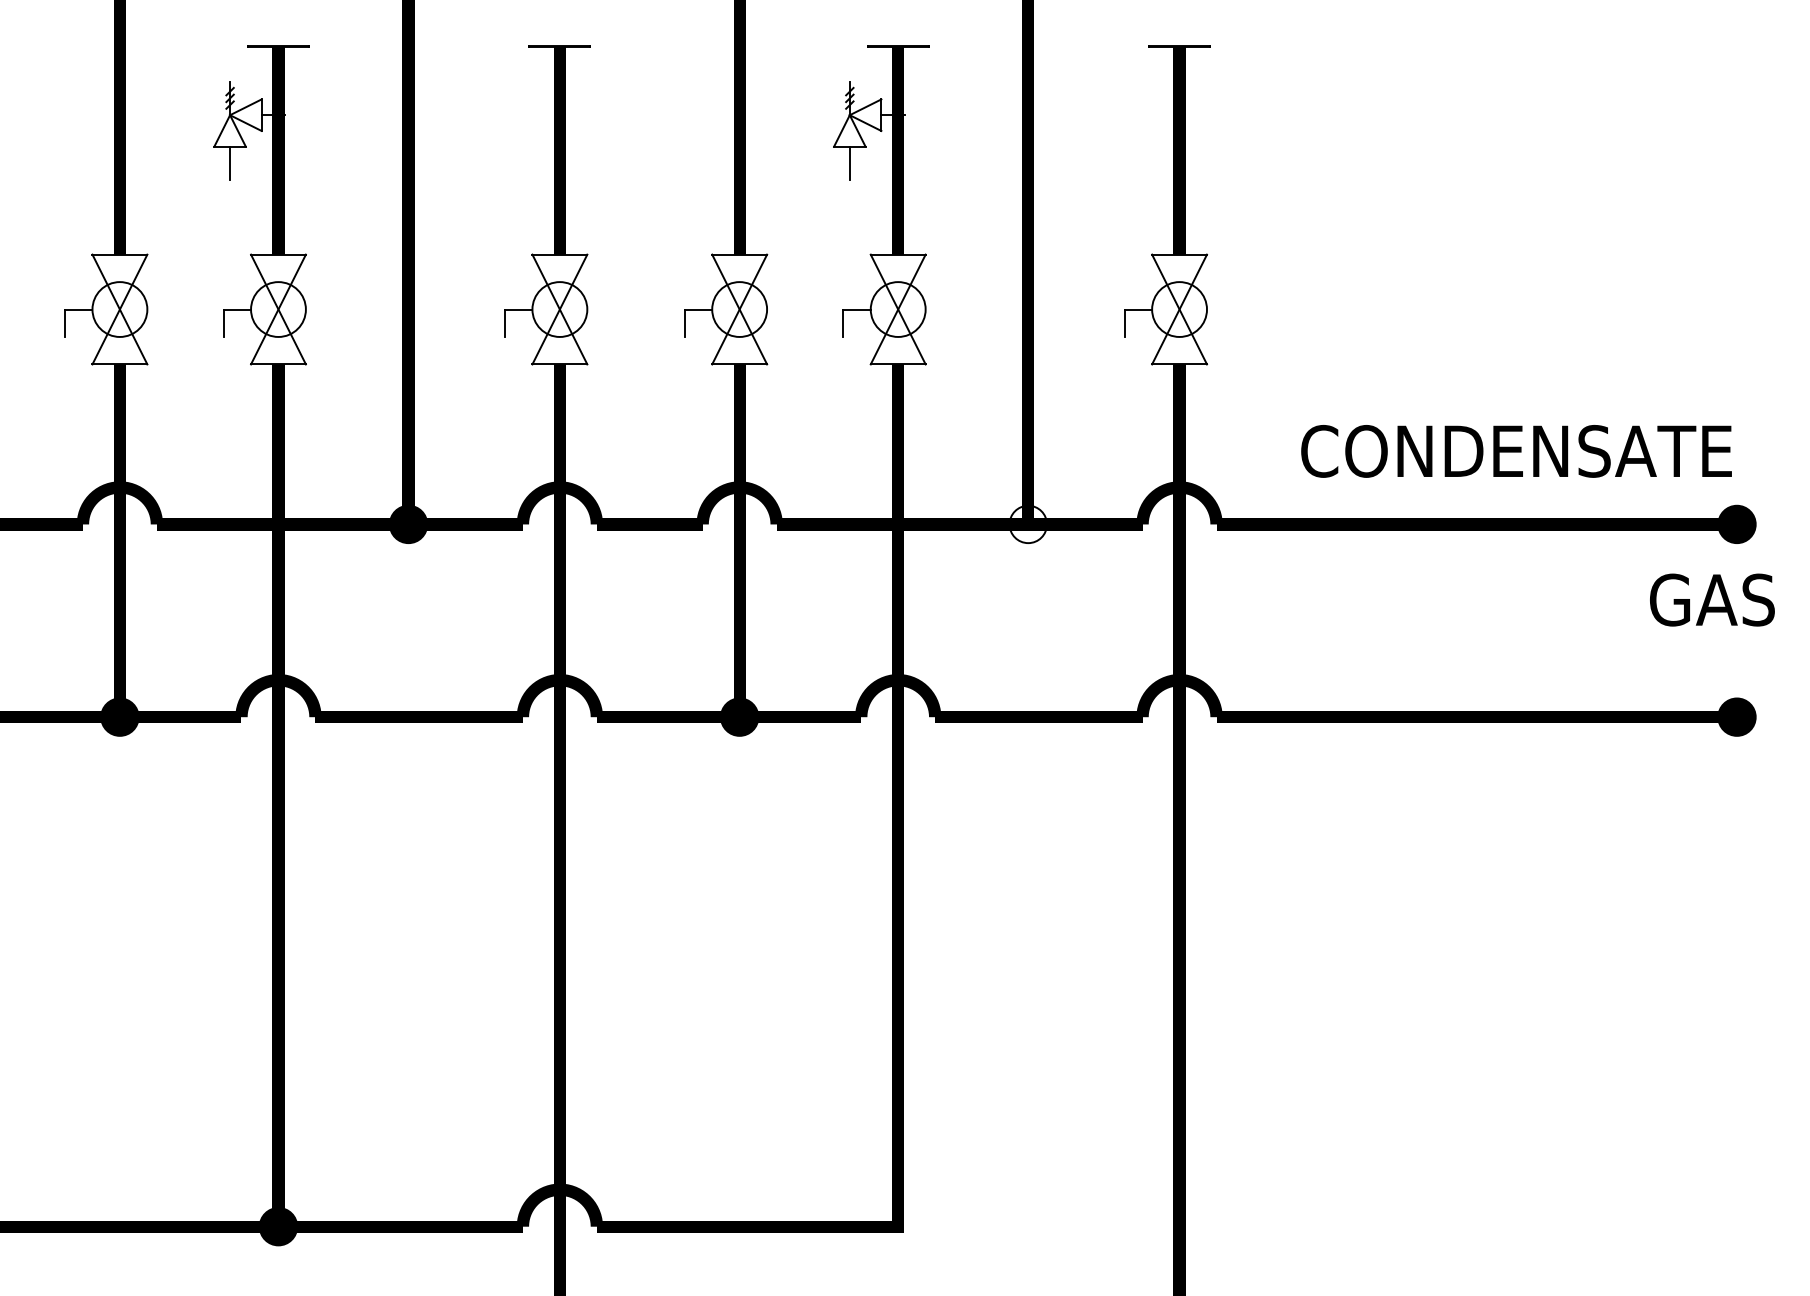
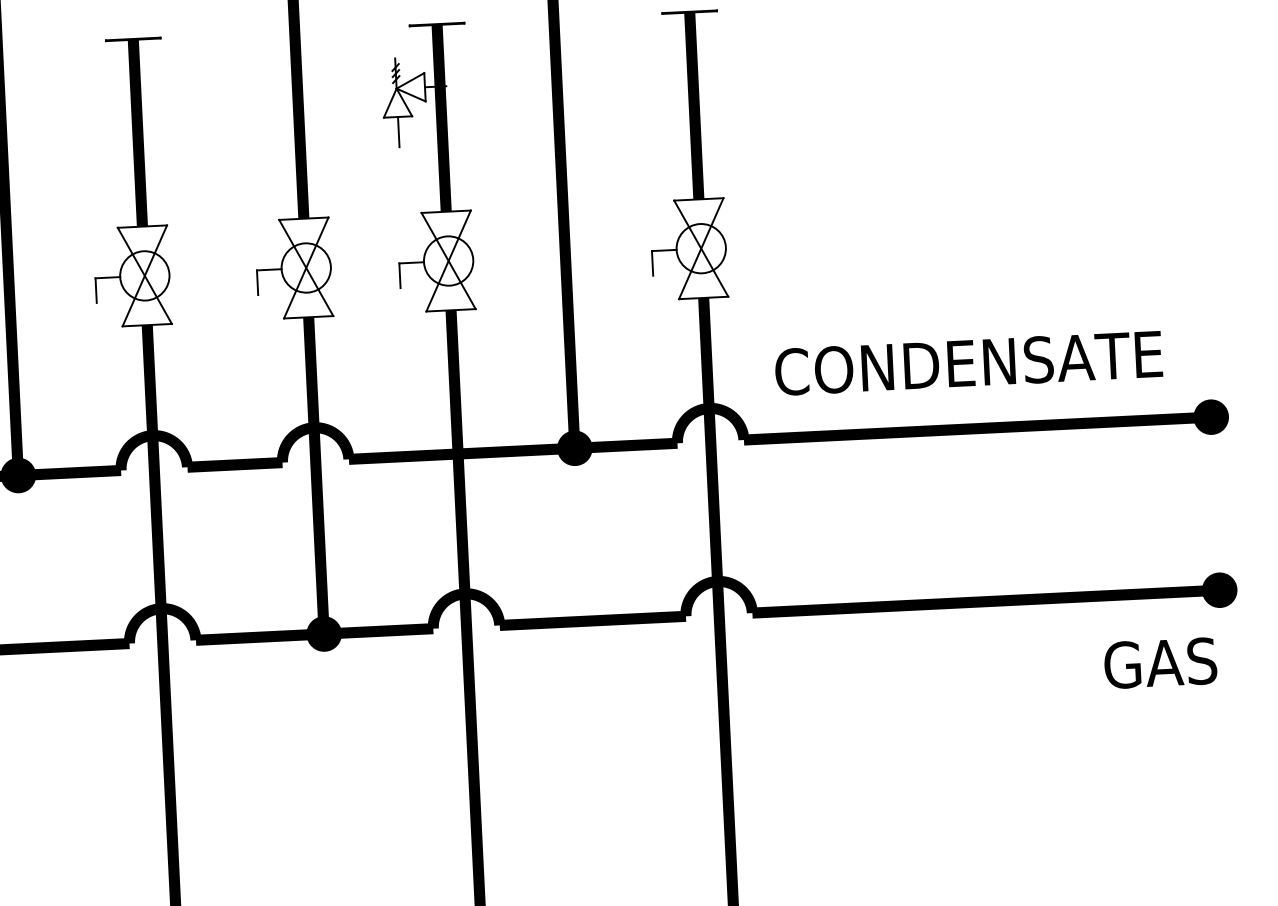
text: (1516, 451) -> (968, 363), moved
fill: (1027, 524) -> (574, 448), added
text: (1712, 599) -> (1160, 662), moved

